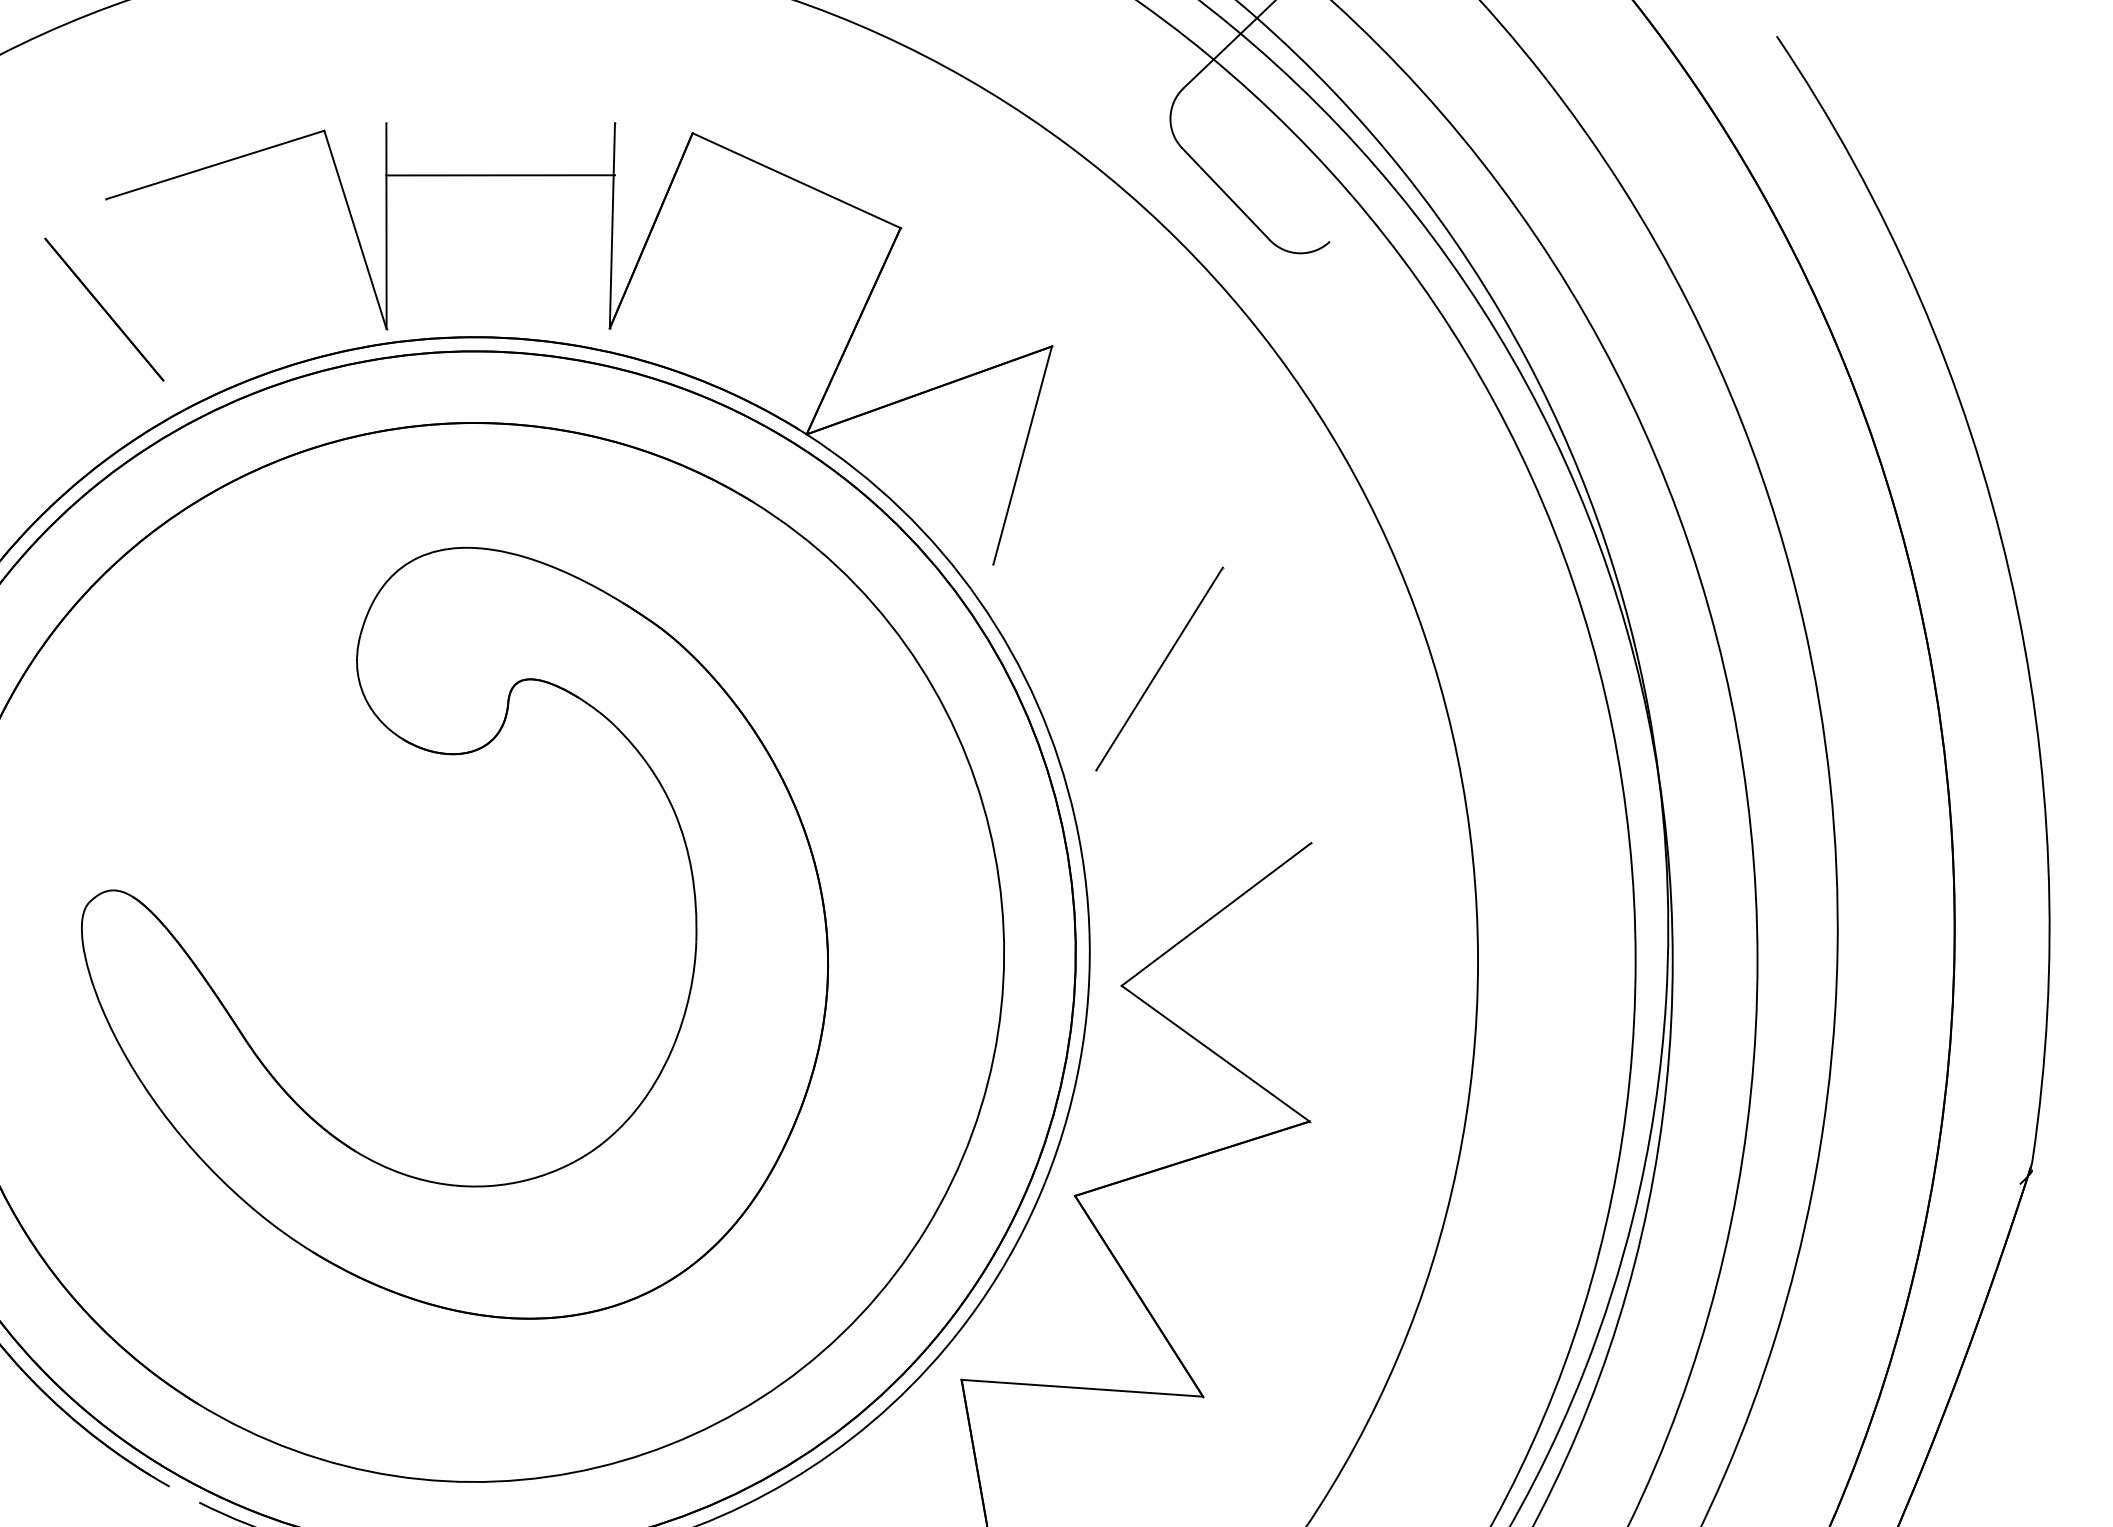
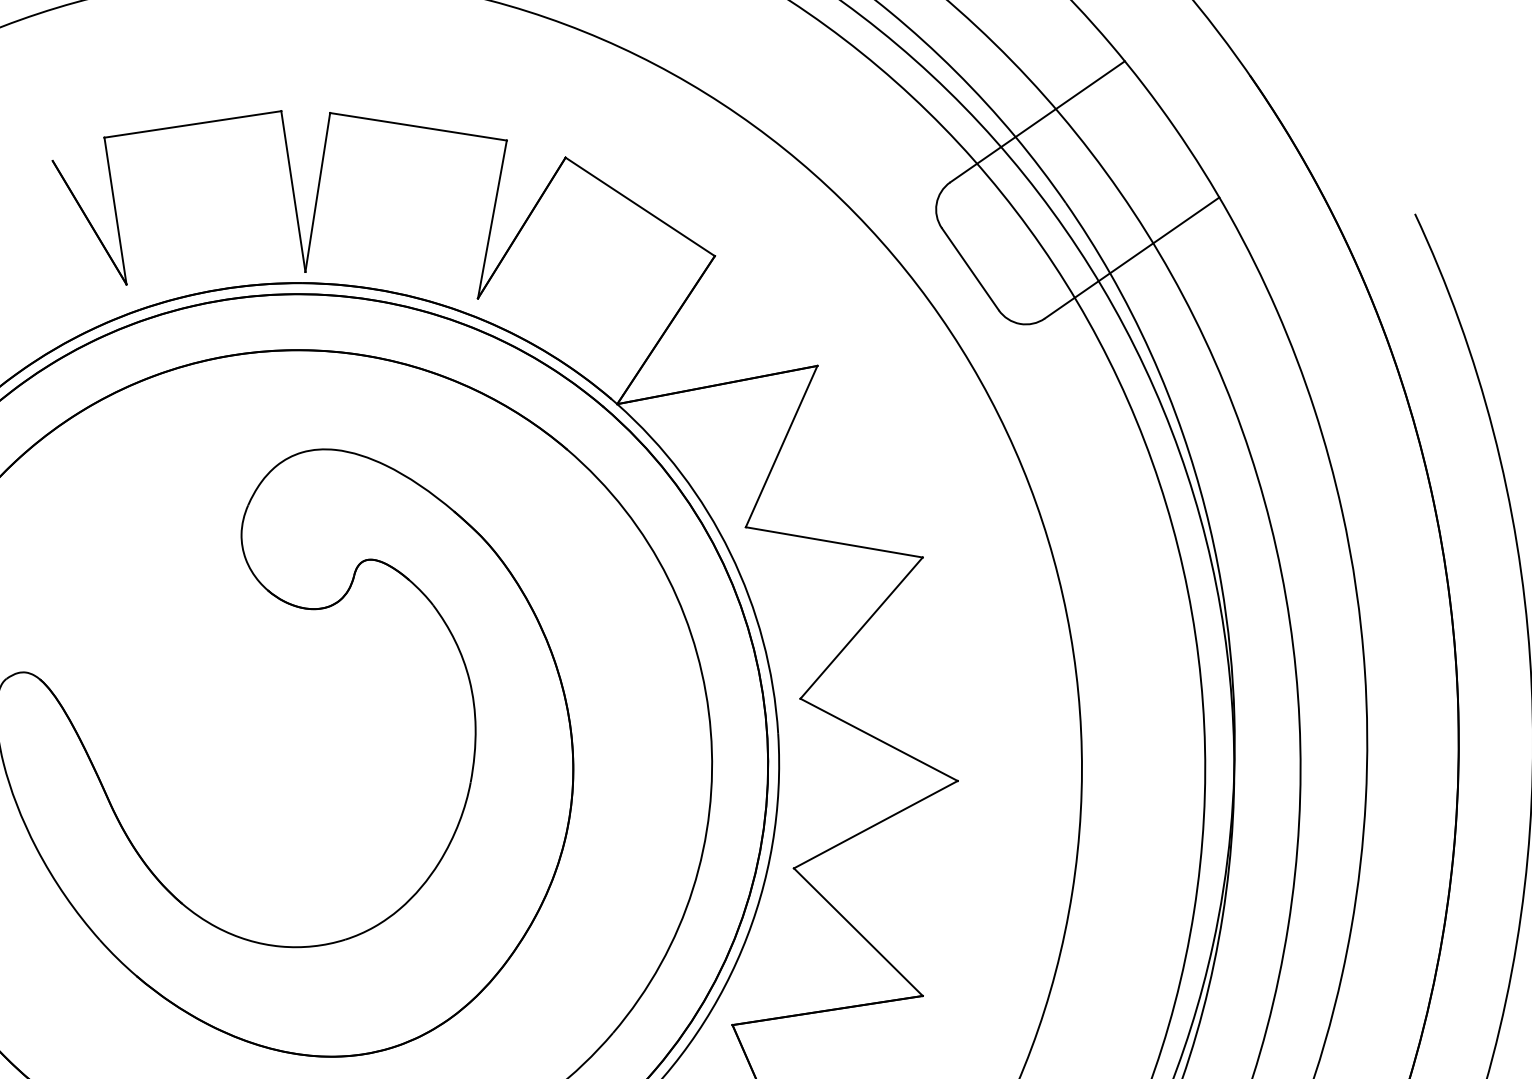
line: (1427, 147) -> (1131, 257), added
line: (500, 175) -> (418, 126), moved
line: (134, 289) -> (115, 210), added
line: (1107, 565) -> (833, 541), added
line: (1203, 806) -> (878, 739), added

